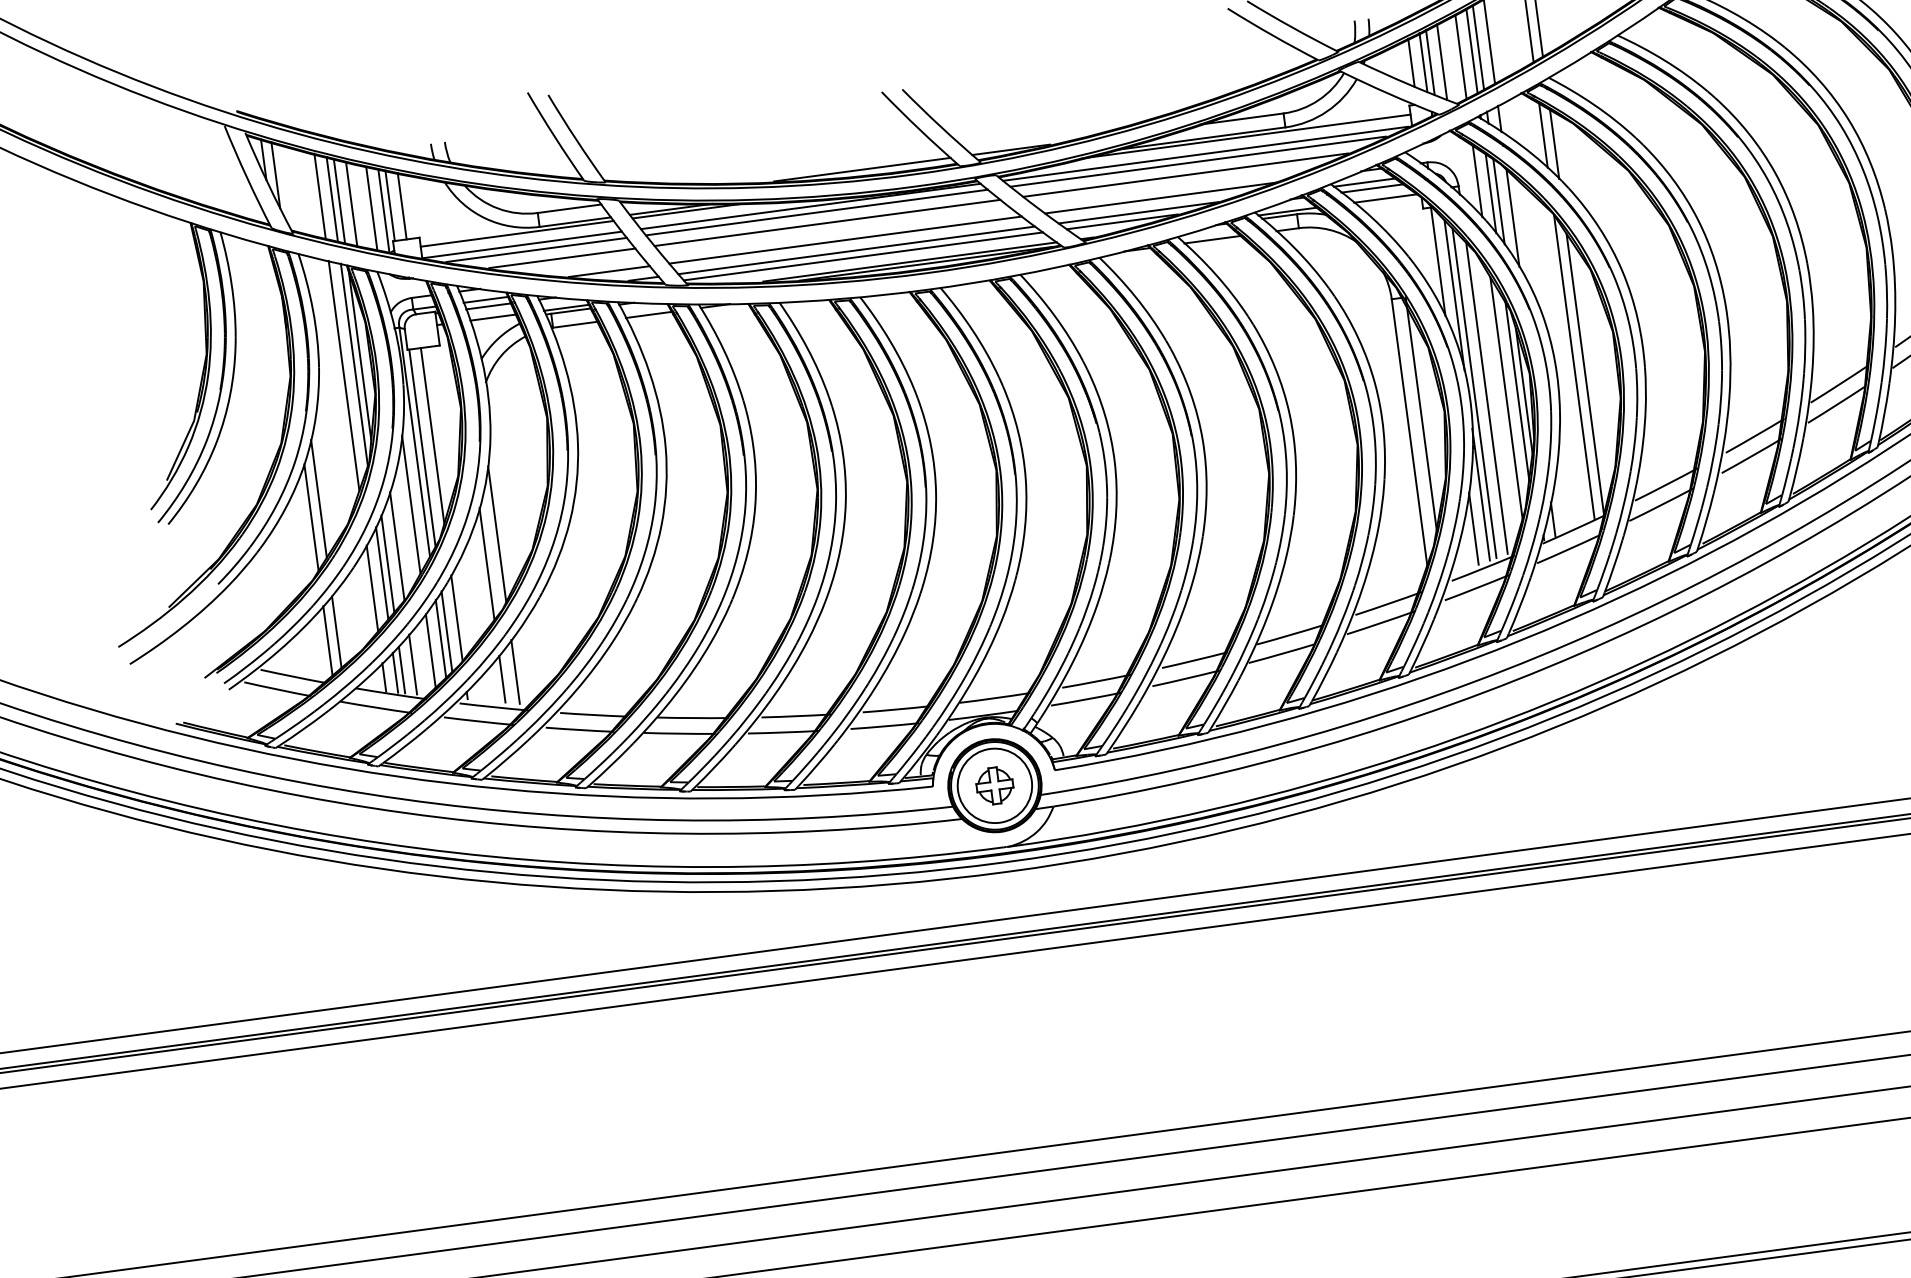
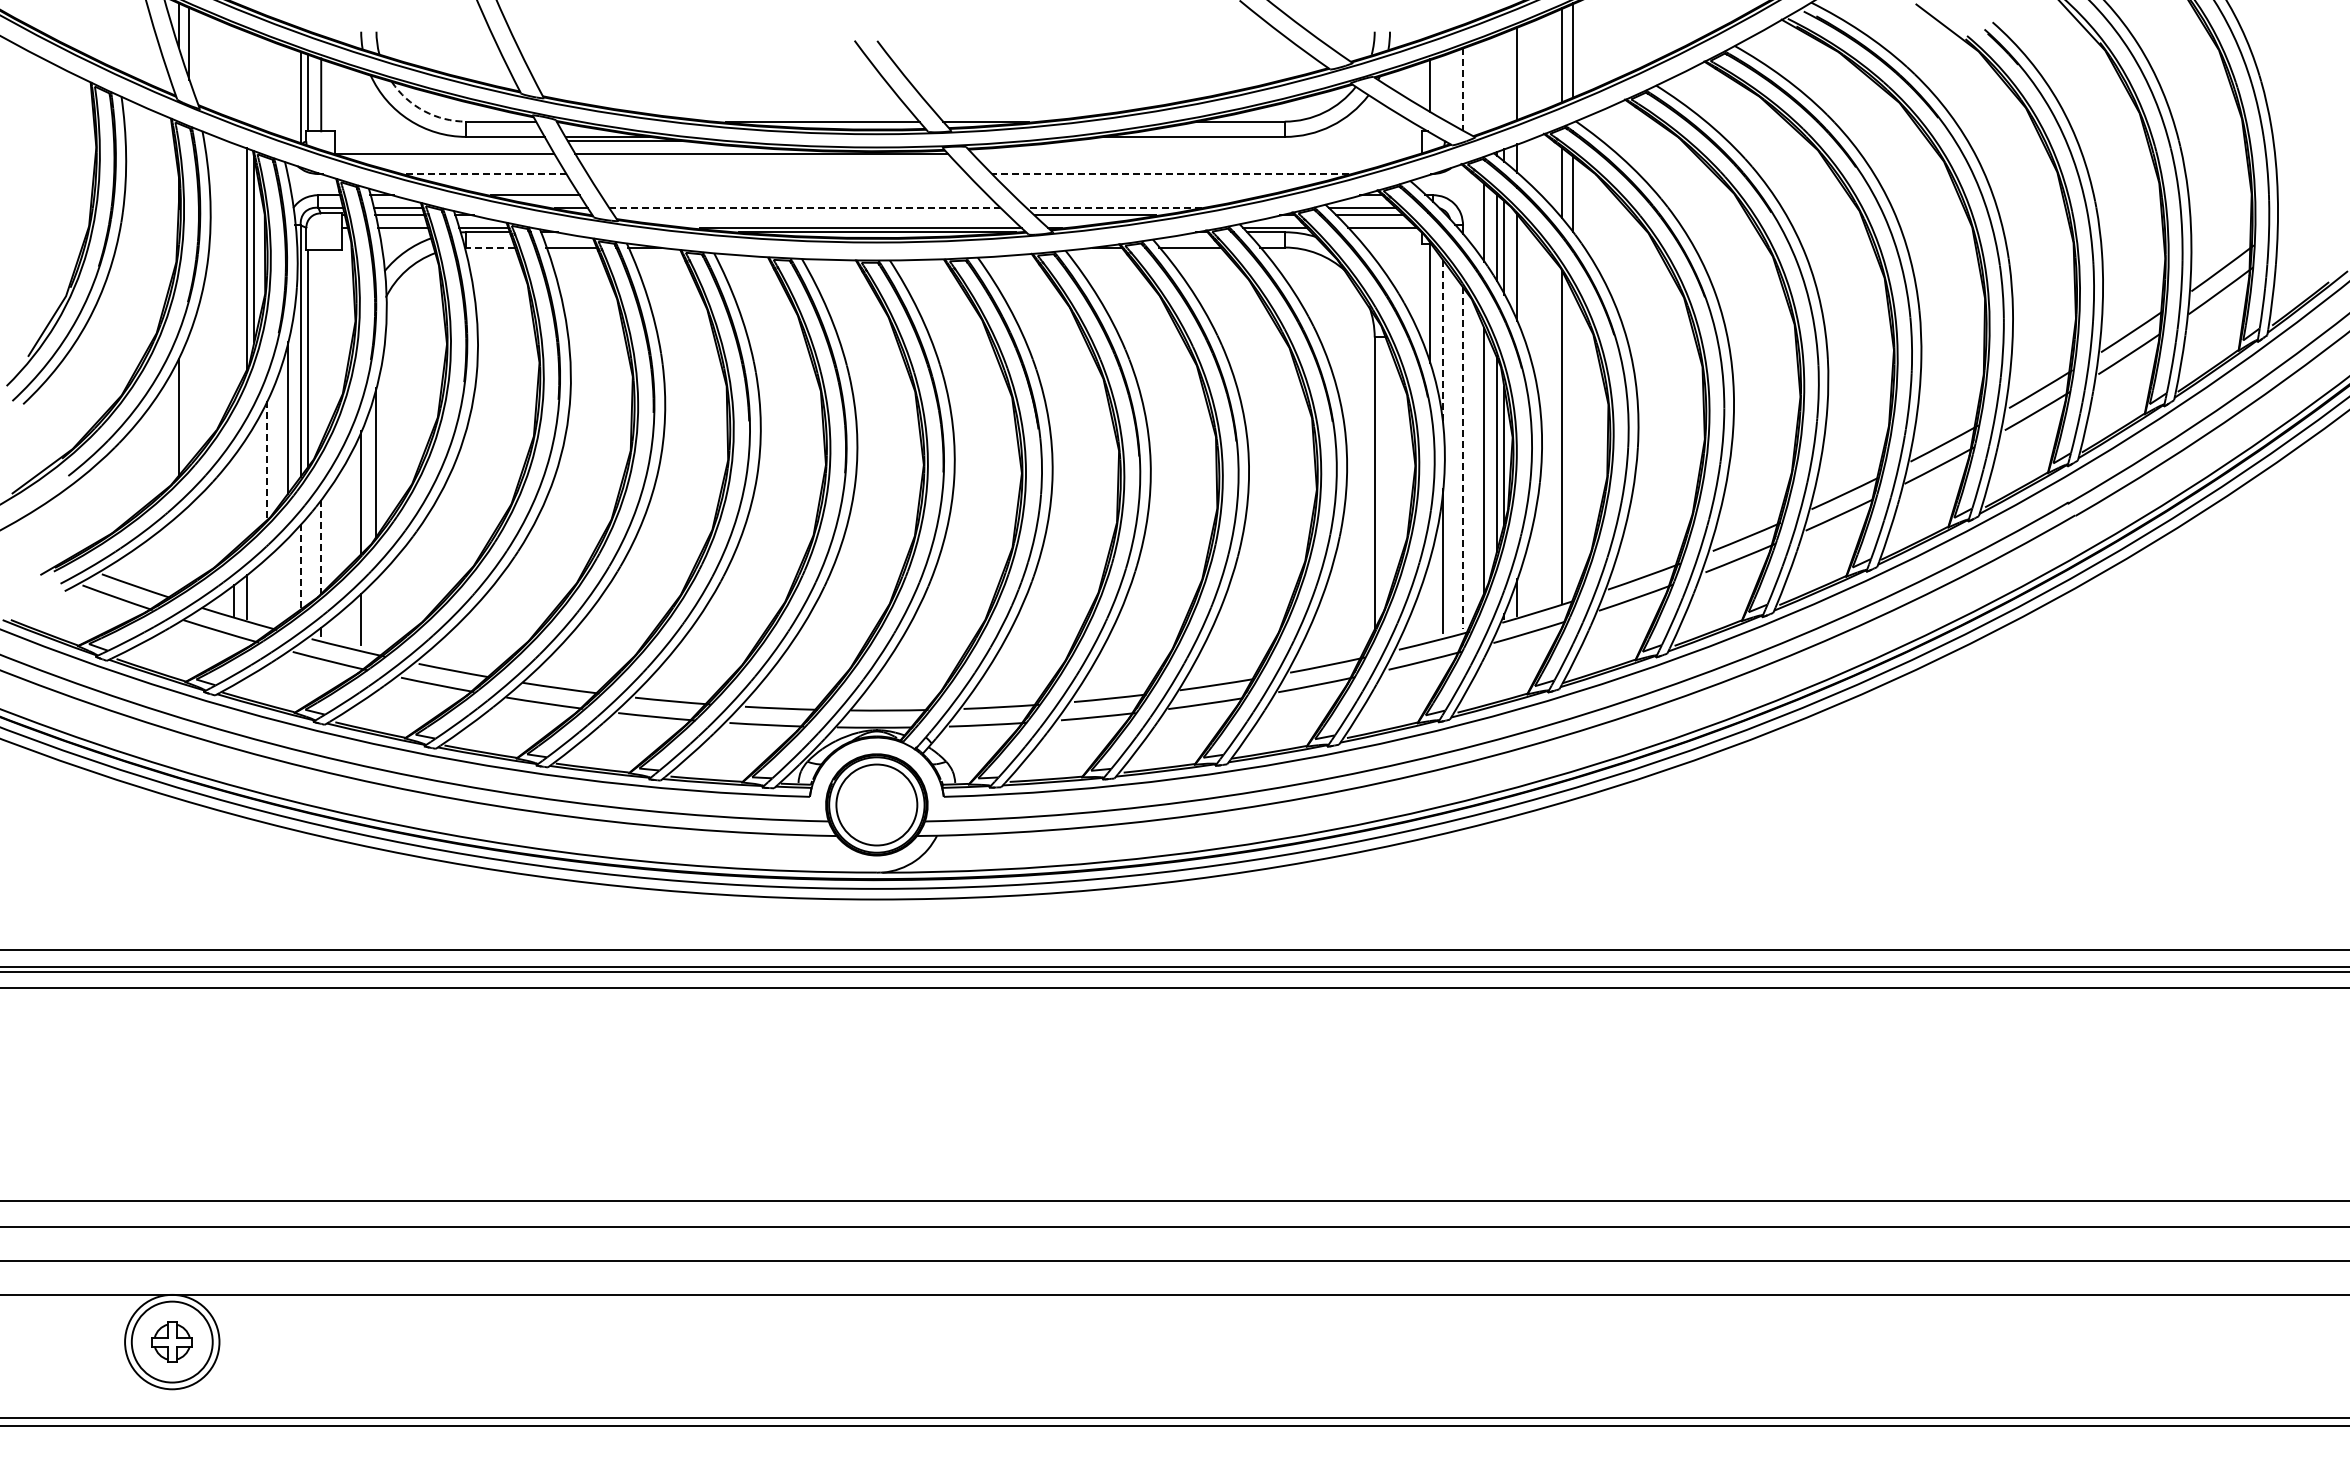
line: (1478, 46) -> (1504, 77), removed
line: (1471, 50) -> (1496, 80), removed
line: (1461, 56) -> (1484, 85), removed
line: (1423, 62) -> (1442, 86), removed
line: (1430, 62) -> (1450, 87), removed
line: (1442, 62) -> (1463, 89), solid -> dashed
line: (1245, 136) -> (1240, 141), removed
line: (1205, 153) -> (1194, 153), removed
line: (1197, 161) -> (1185, 161), removed
line: (1184, 175) -> (1169, 174), solid -> dashed
line: (320, 195) -> (234, 71), removed
line: (331, 198) -> (246, 76), removed
line: (1160, 198) -> (1139, 195), removed
line: (339, 200) -> (254, 79), removed
line: (352, 204) -> (267, 85), removed
line: (372, 208) -> (288, 92), removed
arc: (498, 208) -> (424, 111), solid -> dashed
line: (816, 212) -> (767, 161), removed
line: (1138, 212) -> (1114, 207), solid -> dashed
line: (827, 223) -> (777, 174), removed
line: (517, 234) -> (441, 141), removed
line: (844, 240) -> (793, 195), removed
line: (536, 250) -> (459, 161), removed
line: (856, 250) -> (804, 207), solid -> dashed
line: (863, 256) -> (811, 215), removed
line: (561, 258) -> (485, 174), solid -> dashed
line: (1454, 295) -> (1442, 342), solid -> dashed
line: (575, 324) -> (490, 247), solid -> dashed
line: (1585, 373) -> (1572, 445), removed
line: (344, 375) -> (234, 269), removed
line: (1474, 393) -> (1450, 450), removed
line: (1487, 398) -> (1463, 458), solid -> dashed
line: (1421, 413) -> (1390, 464), removed
line: (432, 435) -> (320, 346), removed
line: (319, 498) -> (189, 398), removed
line: (1474, 528) -> (1430, 596), removed
line: (397, 545) -> (267, 460), solid -> dashed
line: (388, 563) -> (254, 478), removed
line: (381, 573) -> (246, 487), removed
line: (372, 588) -> (234, 502), removed
line: (456, 618) -> (320, 547), solid -> dashed
line: (447, 631) -> (308, 559), removed
line: (336, 632) -> (189, 544), removed
line: (440, 638) -> (300, 566), solid -> dashed
line: (327, 640) -> (178, 552), removed
line: (431, 650) -> (288, 578), removed
line: (413, 664) -> (267, 590), removed
line: (402, 669) -> (254, 594), removed
line: (515, 672) -> (376, 613), removed
part: (994, 785) -> (876, 804), removed

